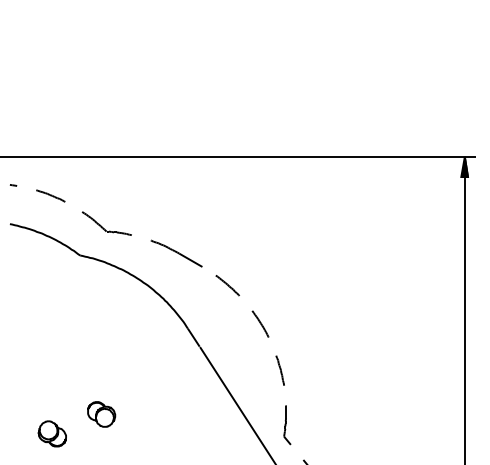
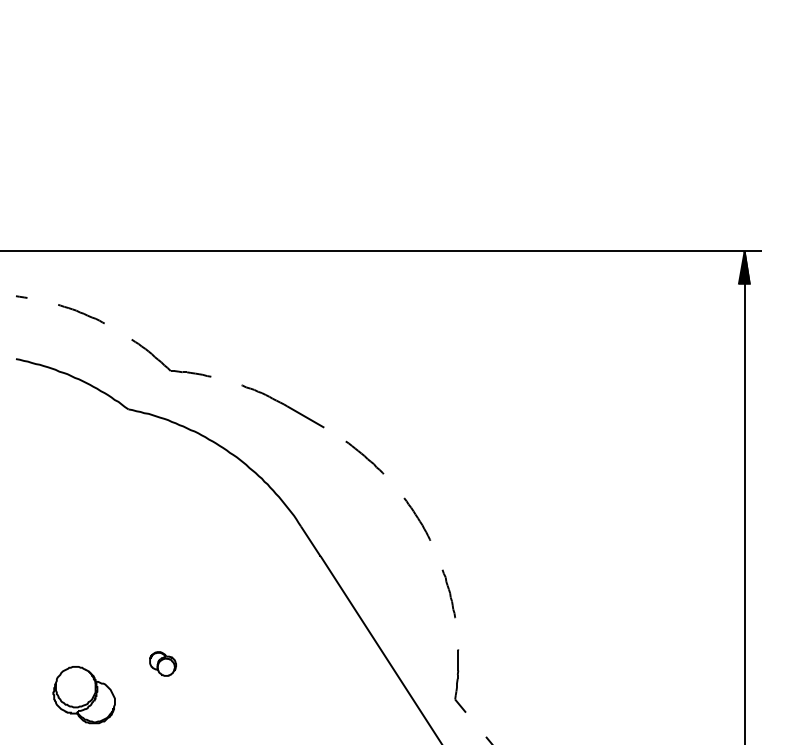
part: (101, 414) -> (162, 664), size x0.6
part: (51, 433) -> (82, 694), size x1.4

